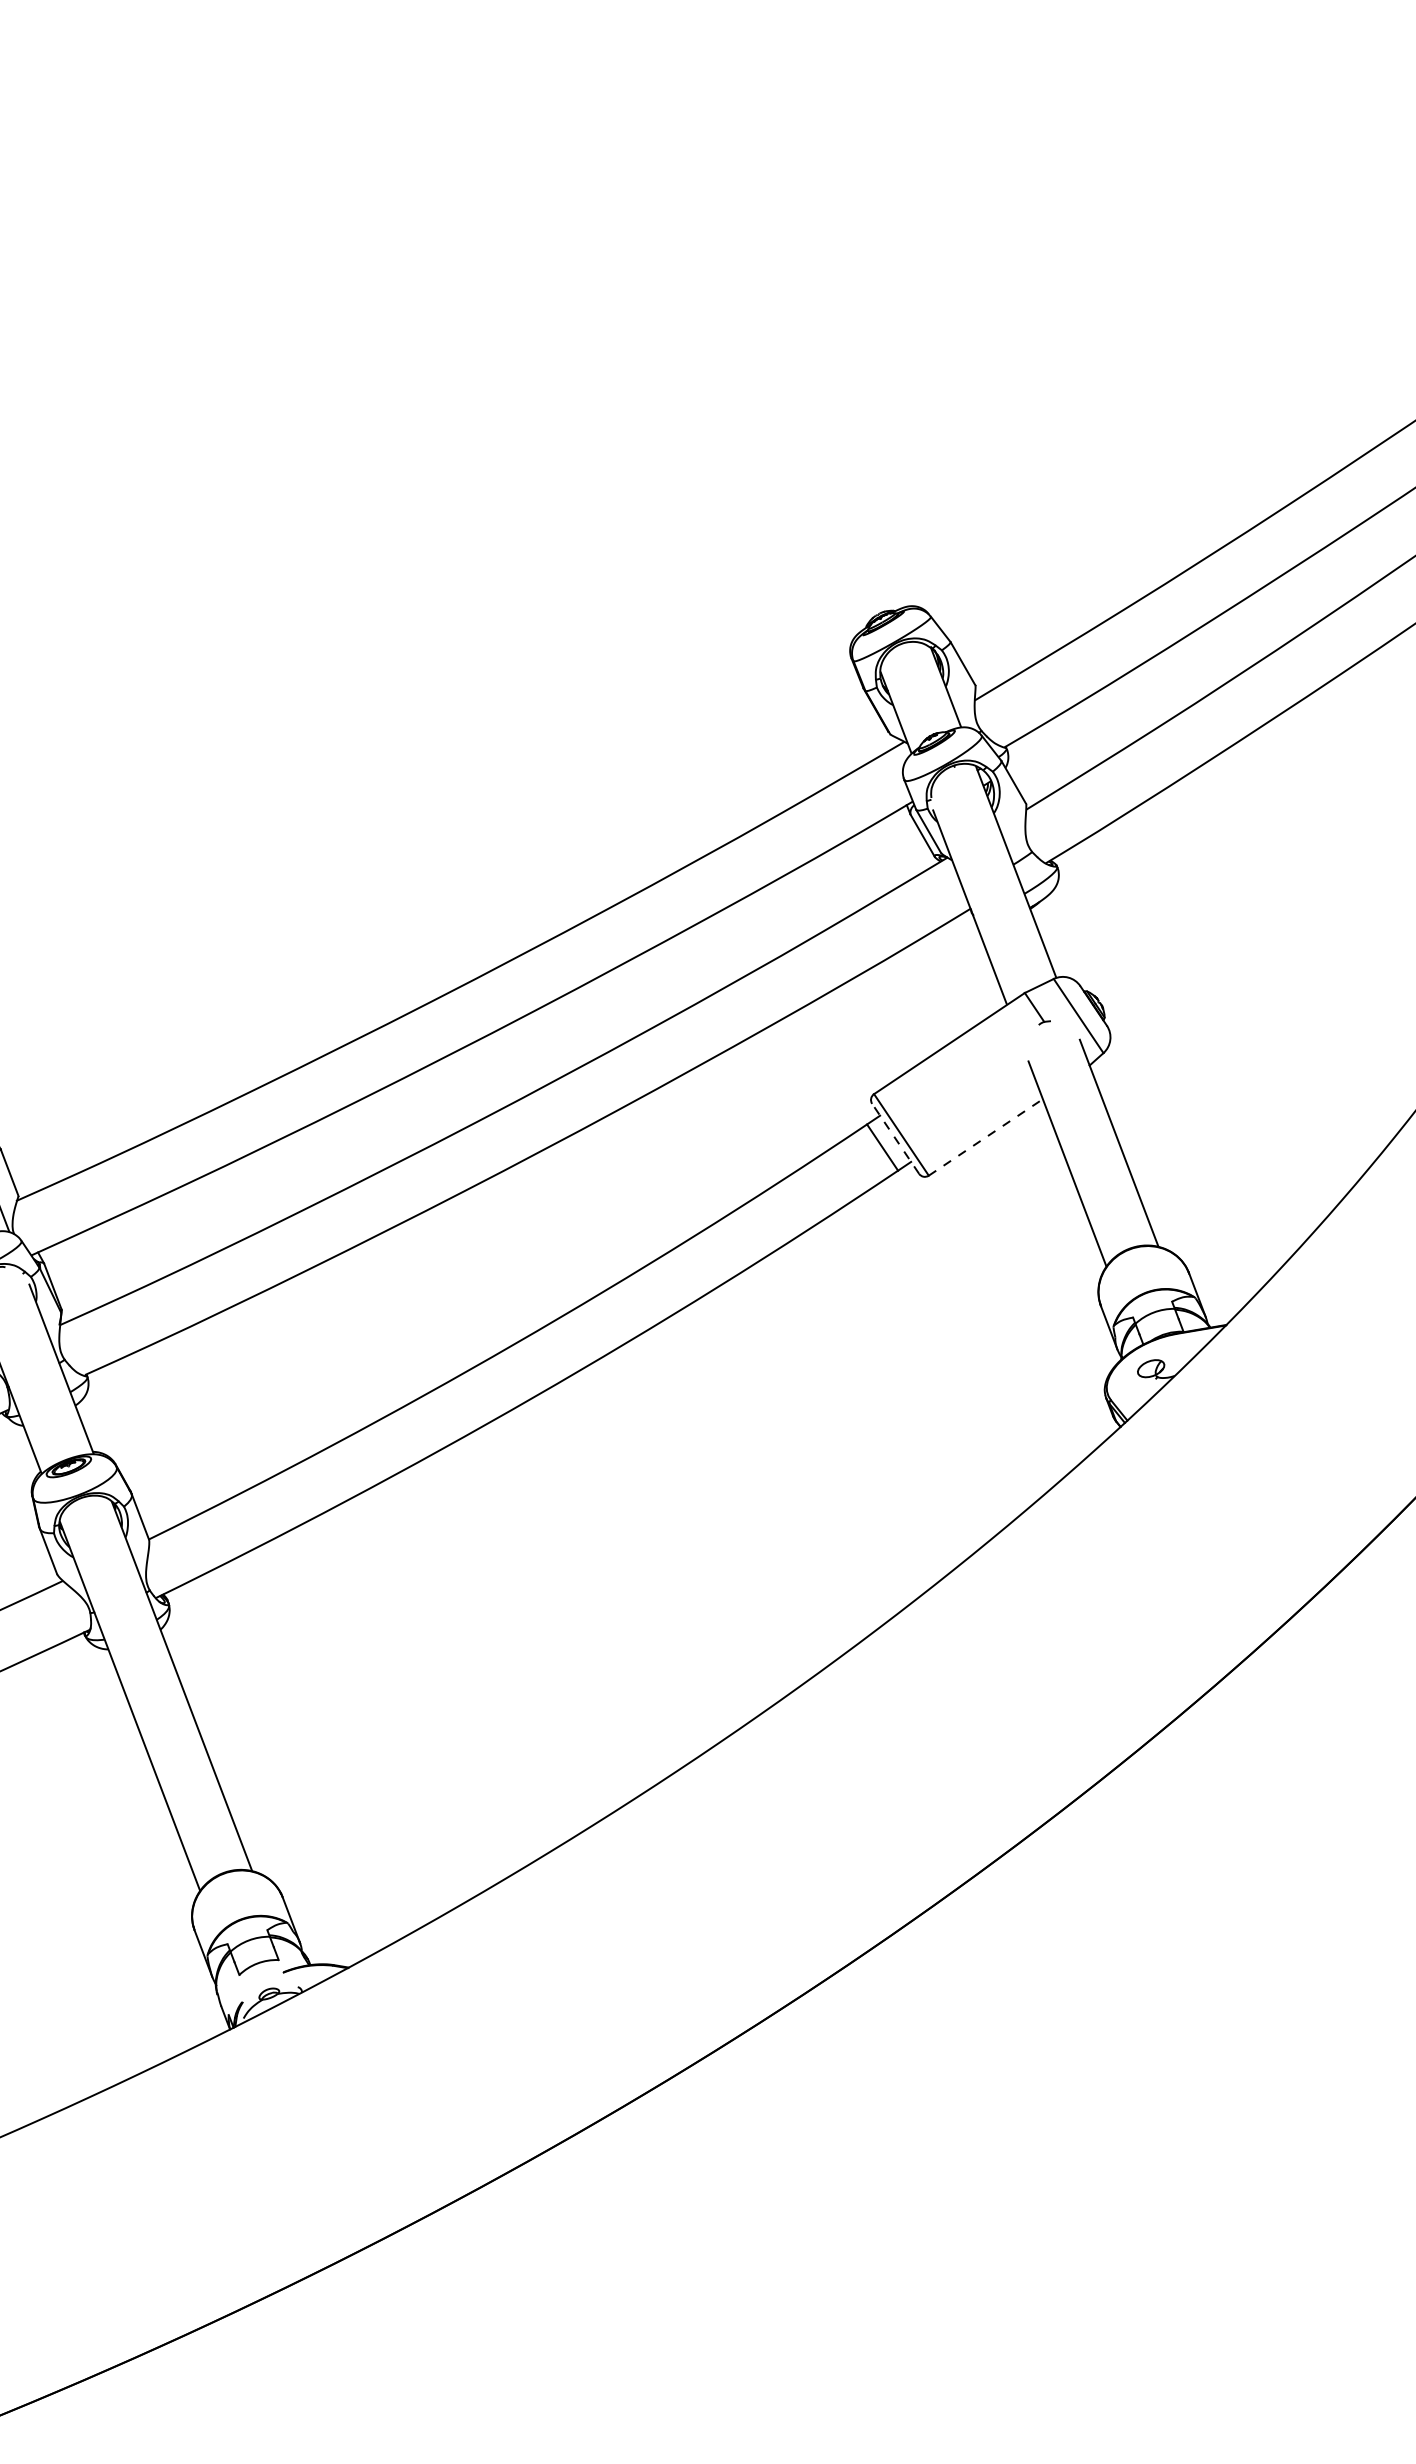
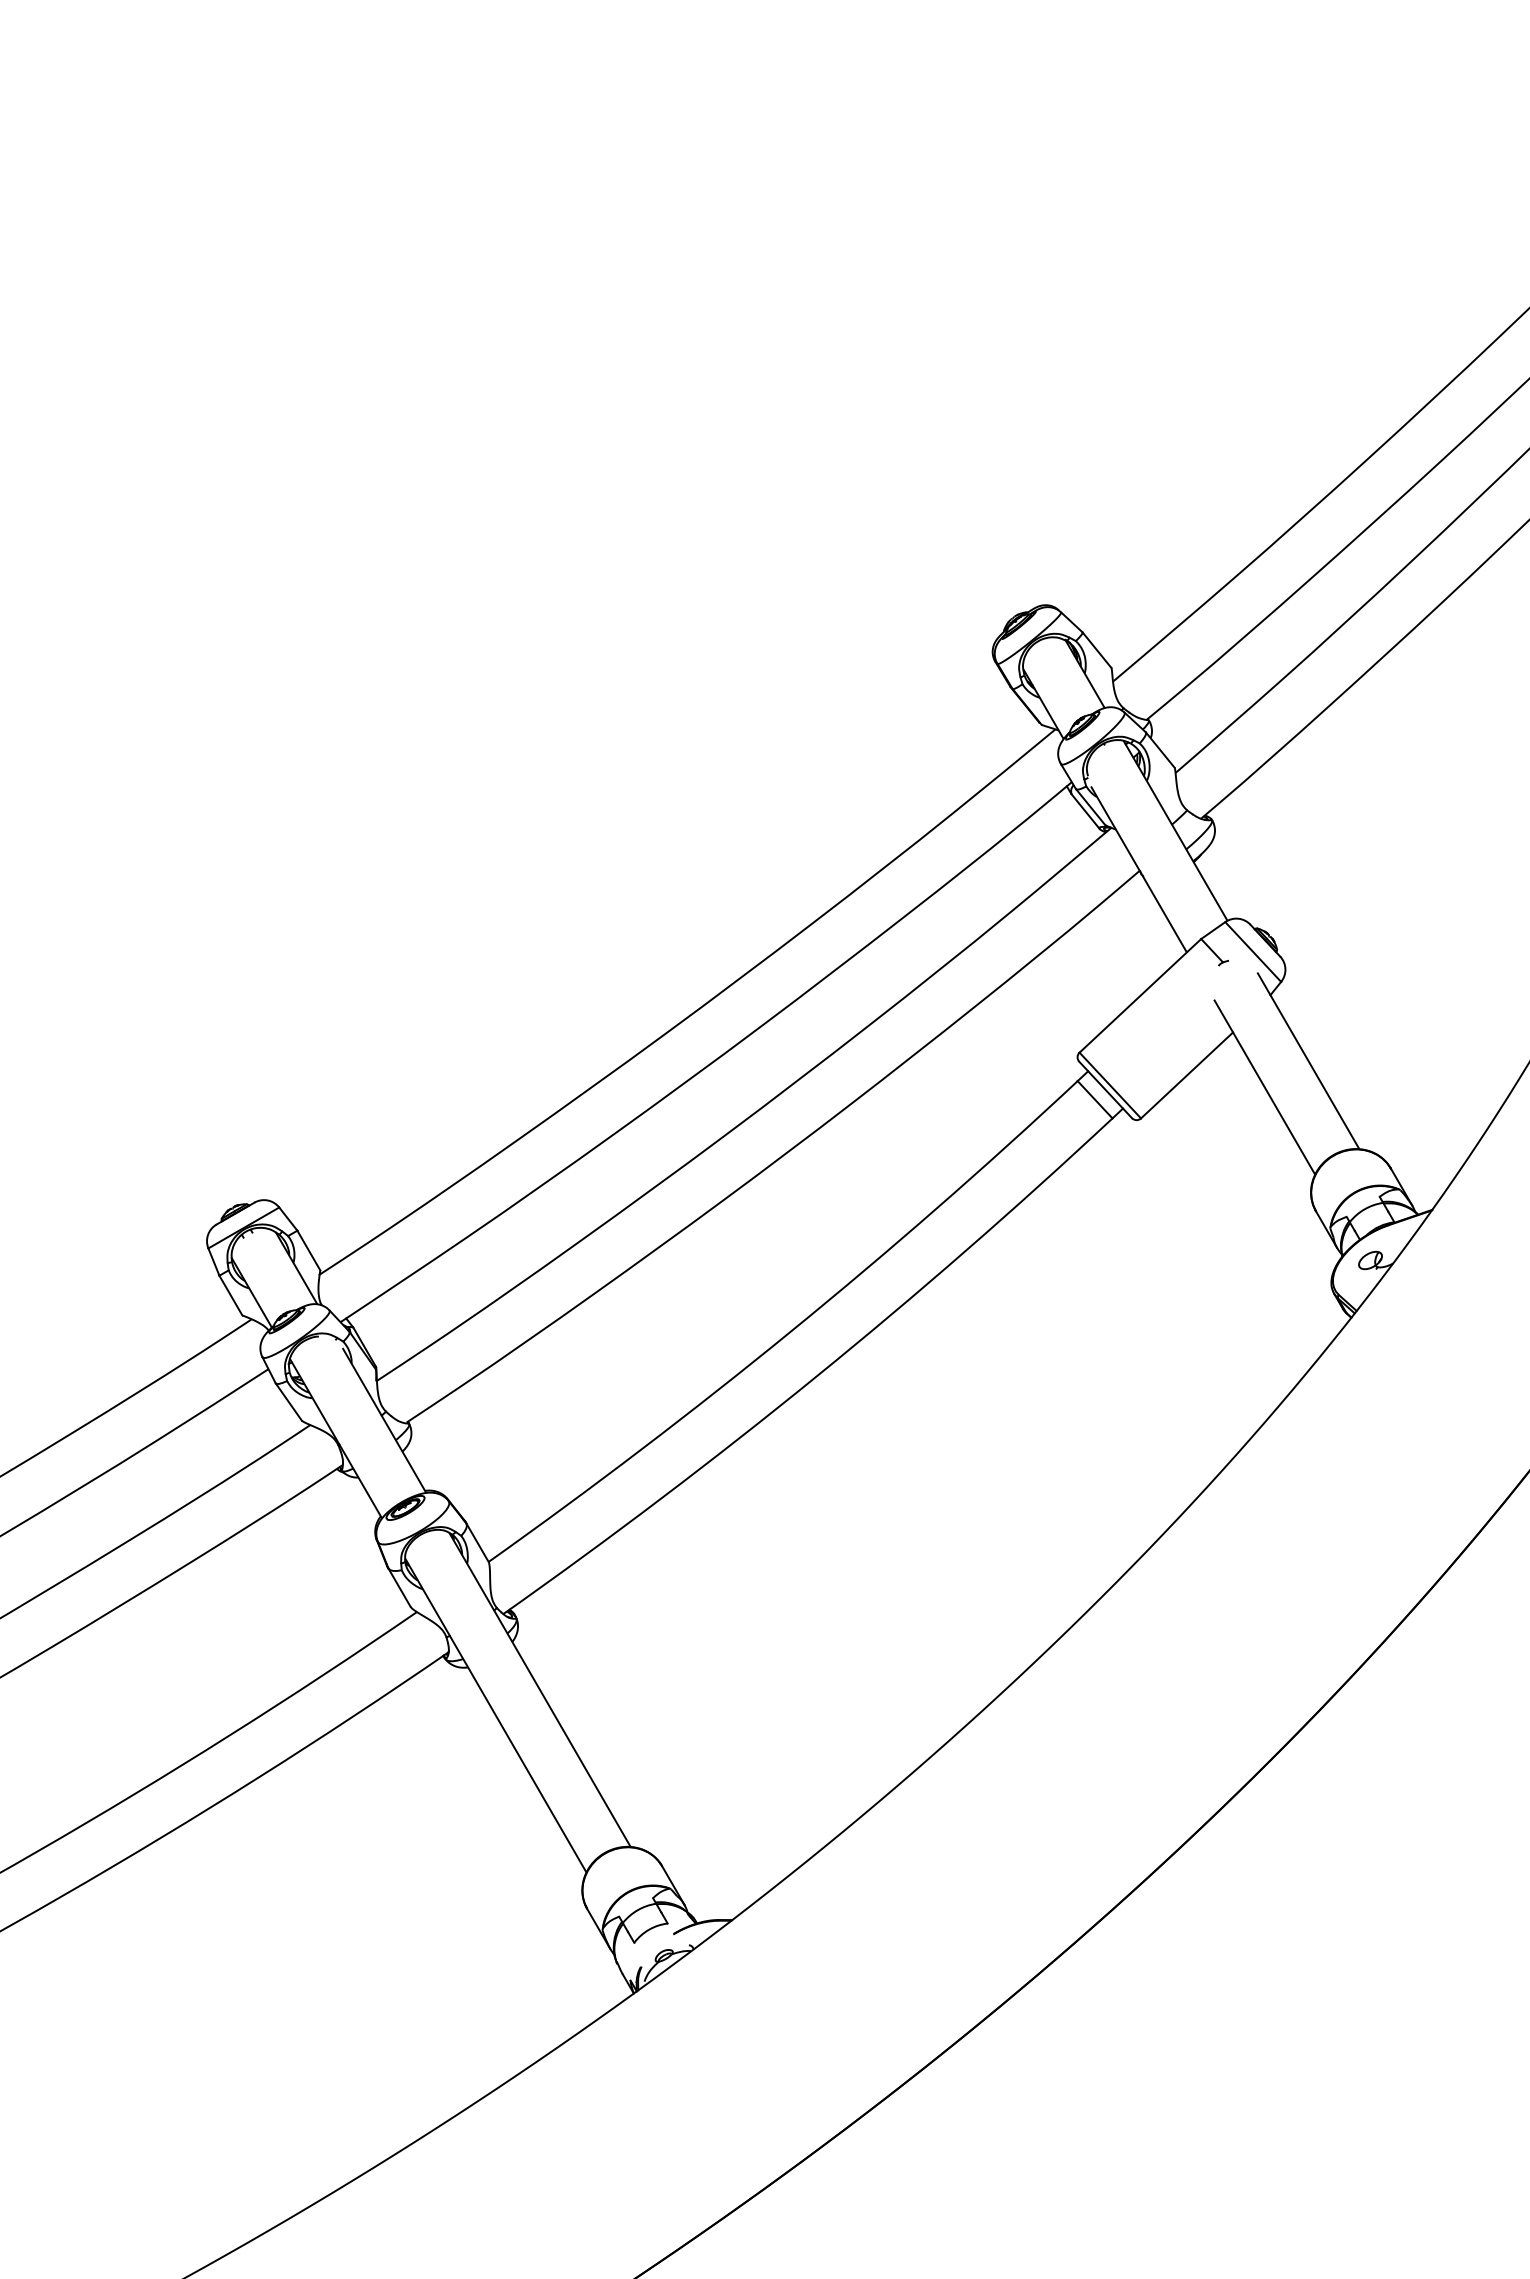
line: (986, 1137) -> (1187, 1075), dashed -> solid
line: (895, 1138) -> (1105, 1089), dashed -> solid

